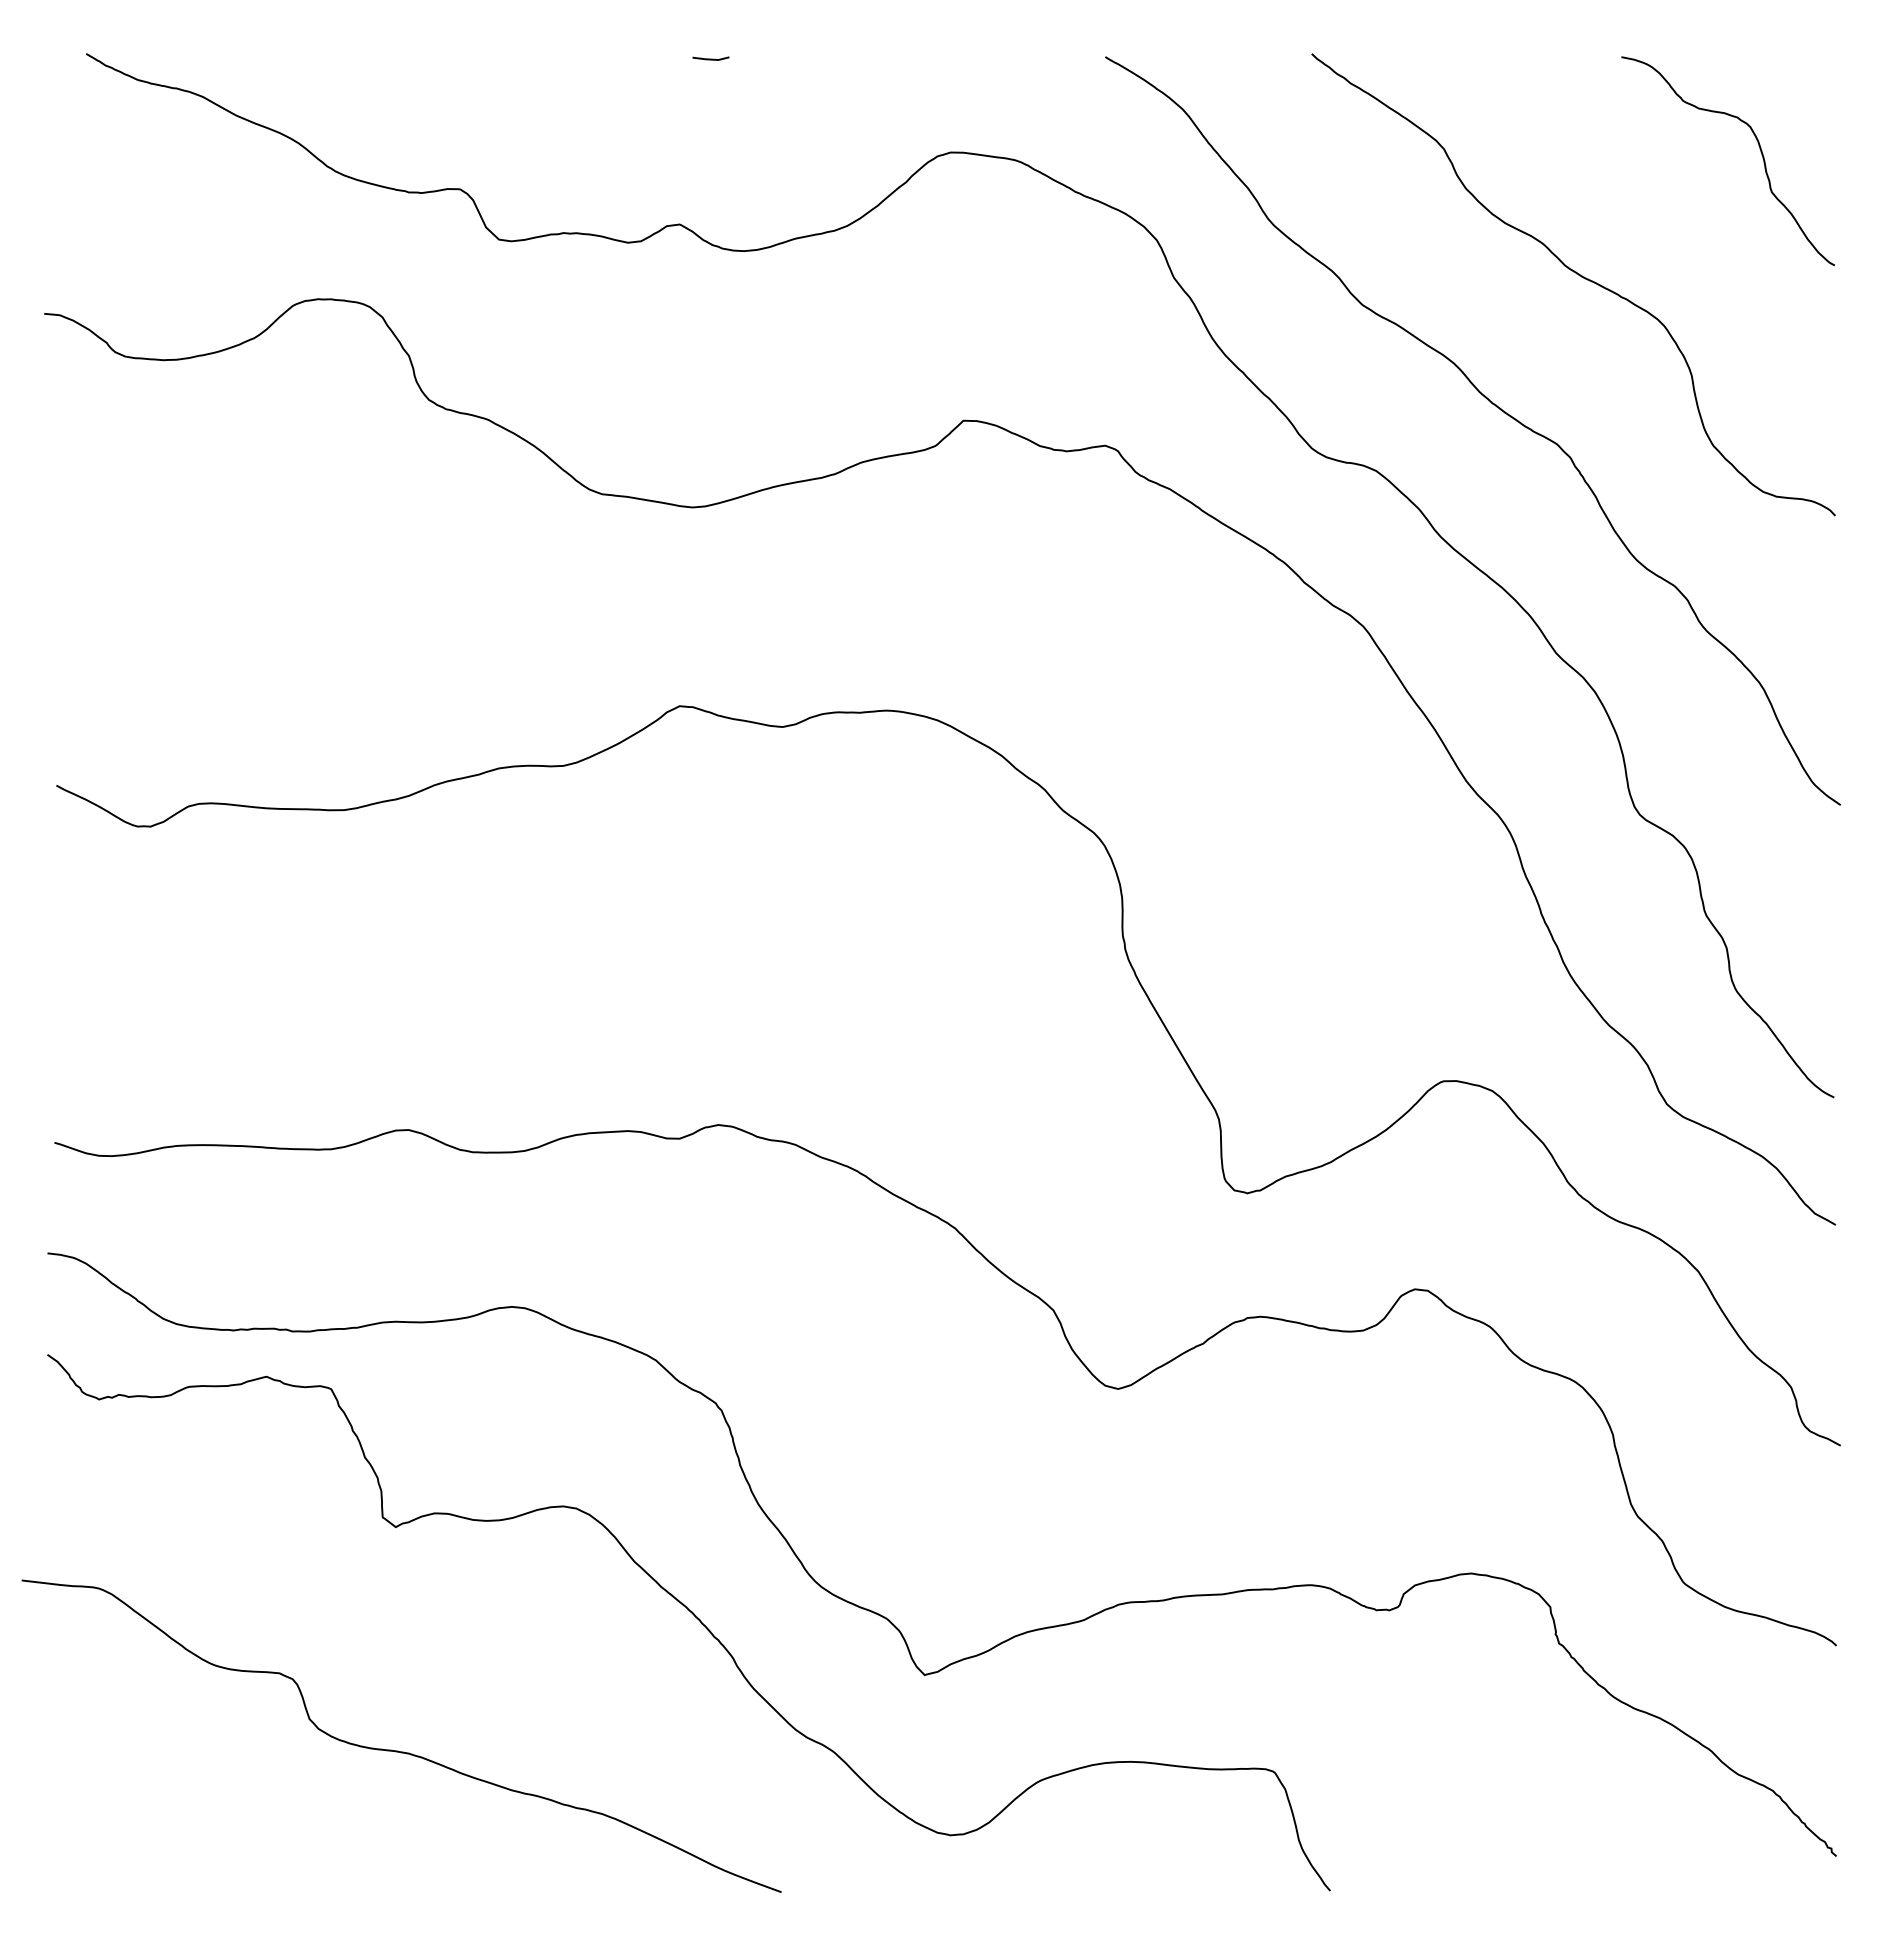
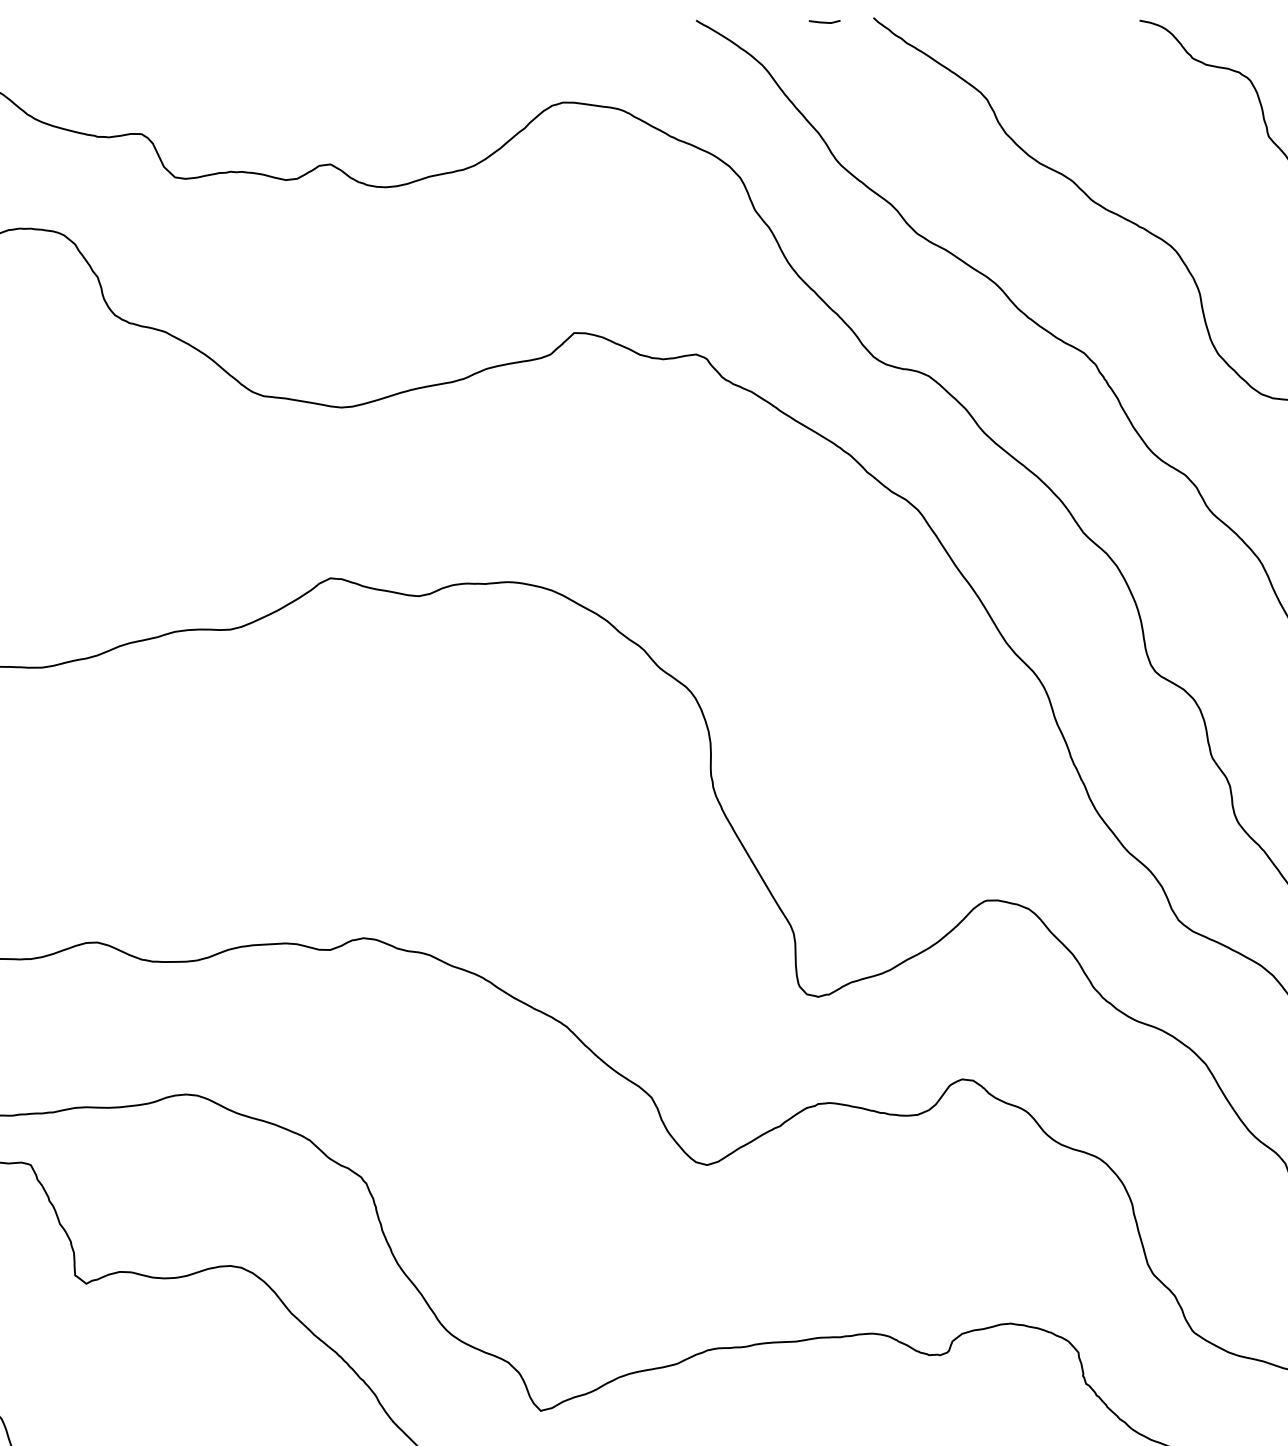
line: (710, 58) -> (824, 21), moved

